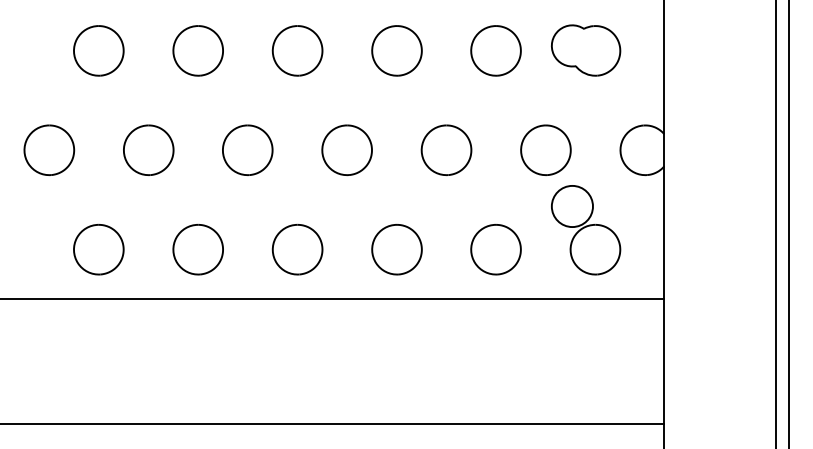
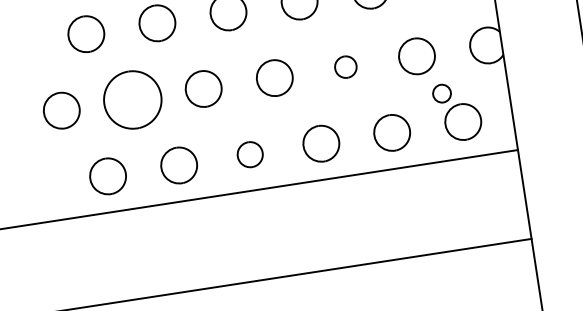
part: (148, 149) -> (132, 99), size x1.6
part: (446, 149) -> (345, 66), size x0.6
circle: (571, 206) -> (441, 93), size x0.6
part: (297, 249) -> (250, 154), size x0.7

